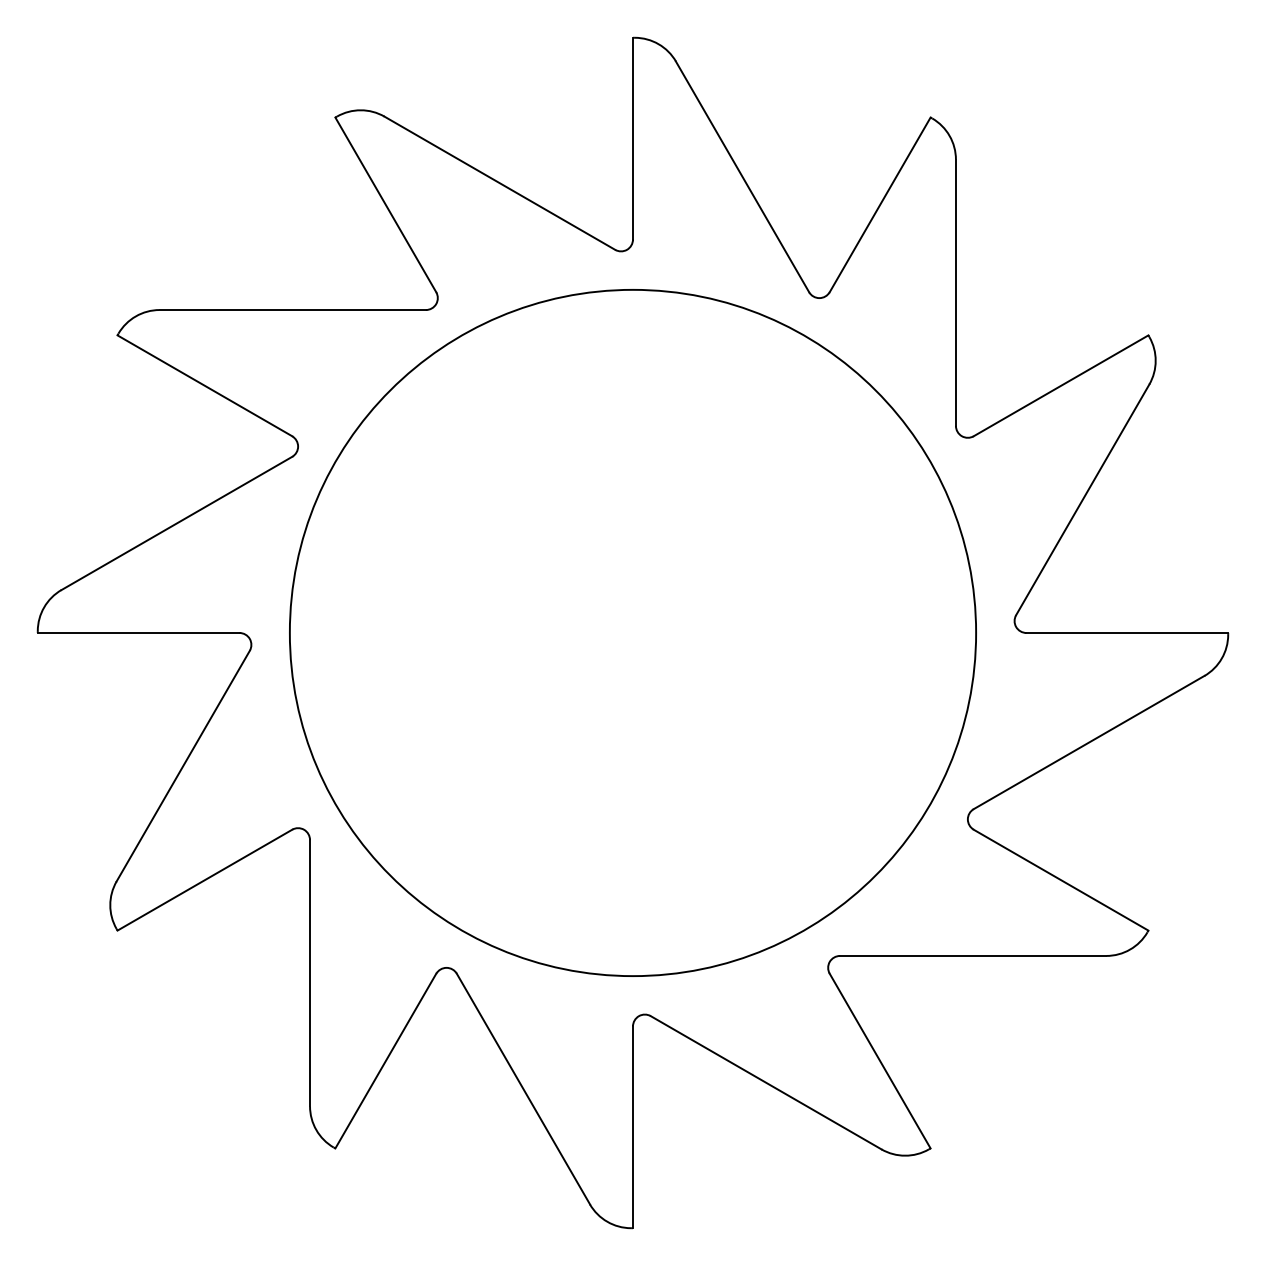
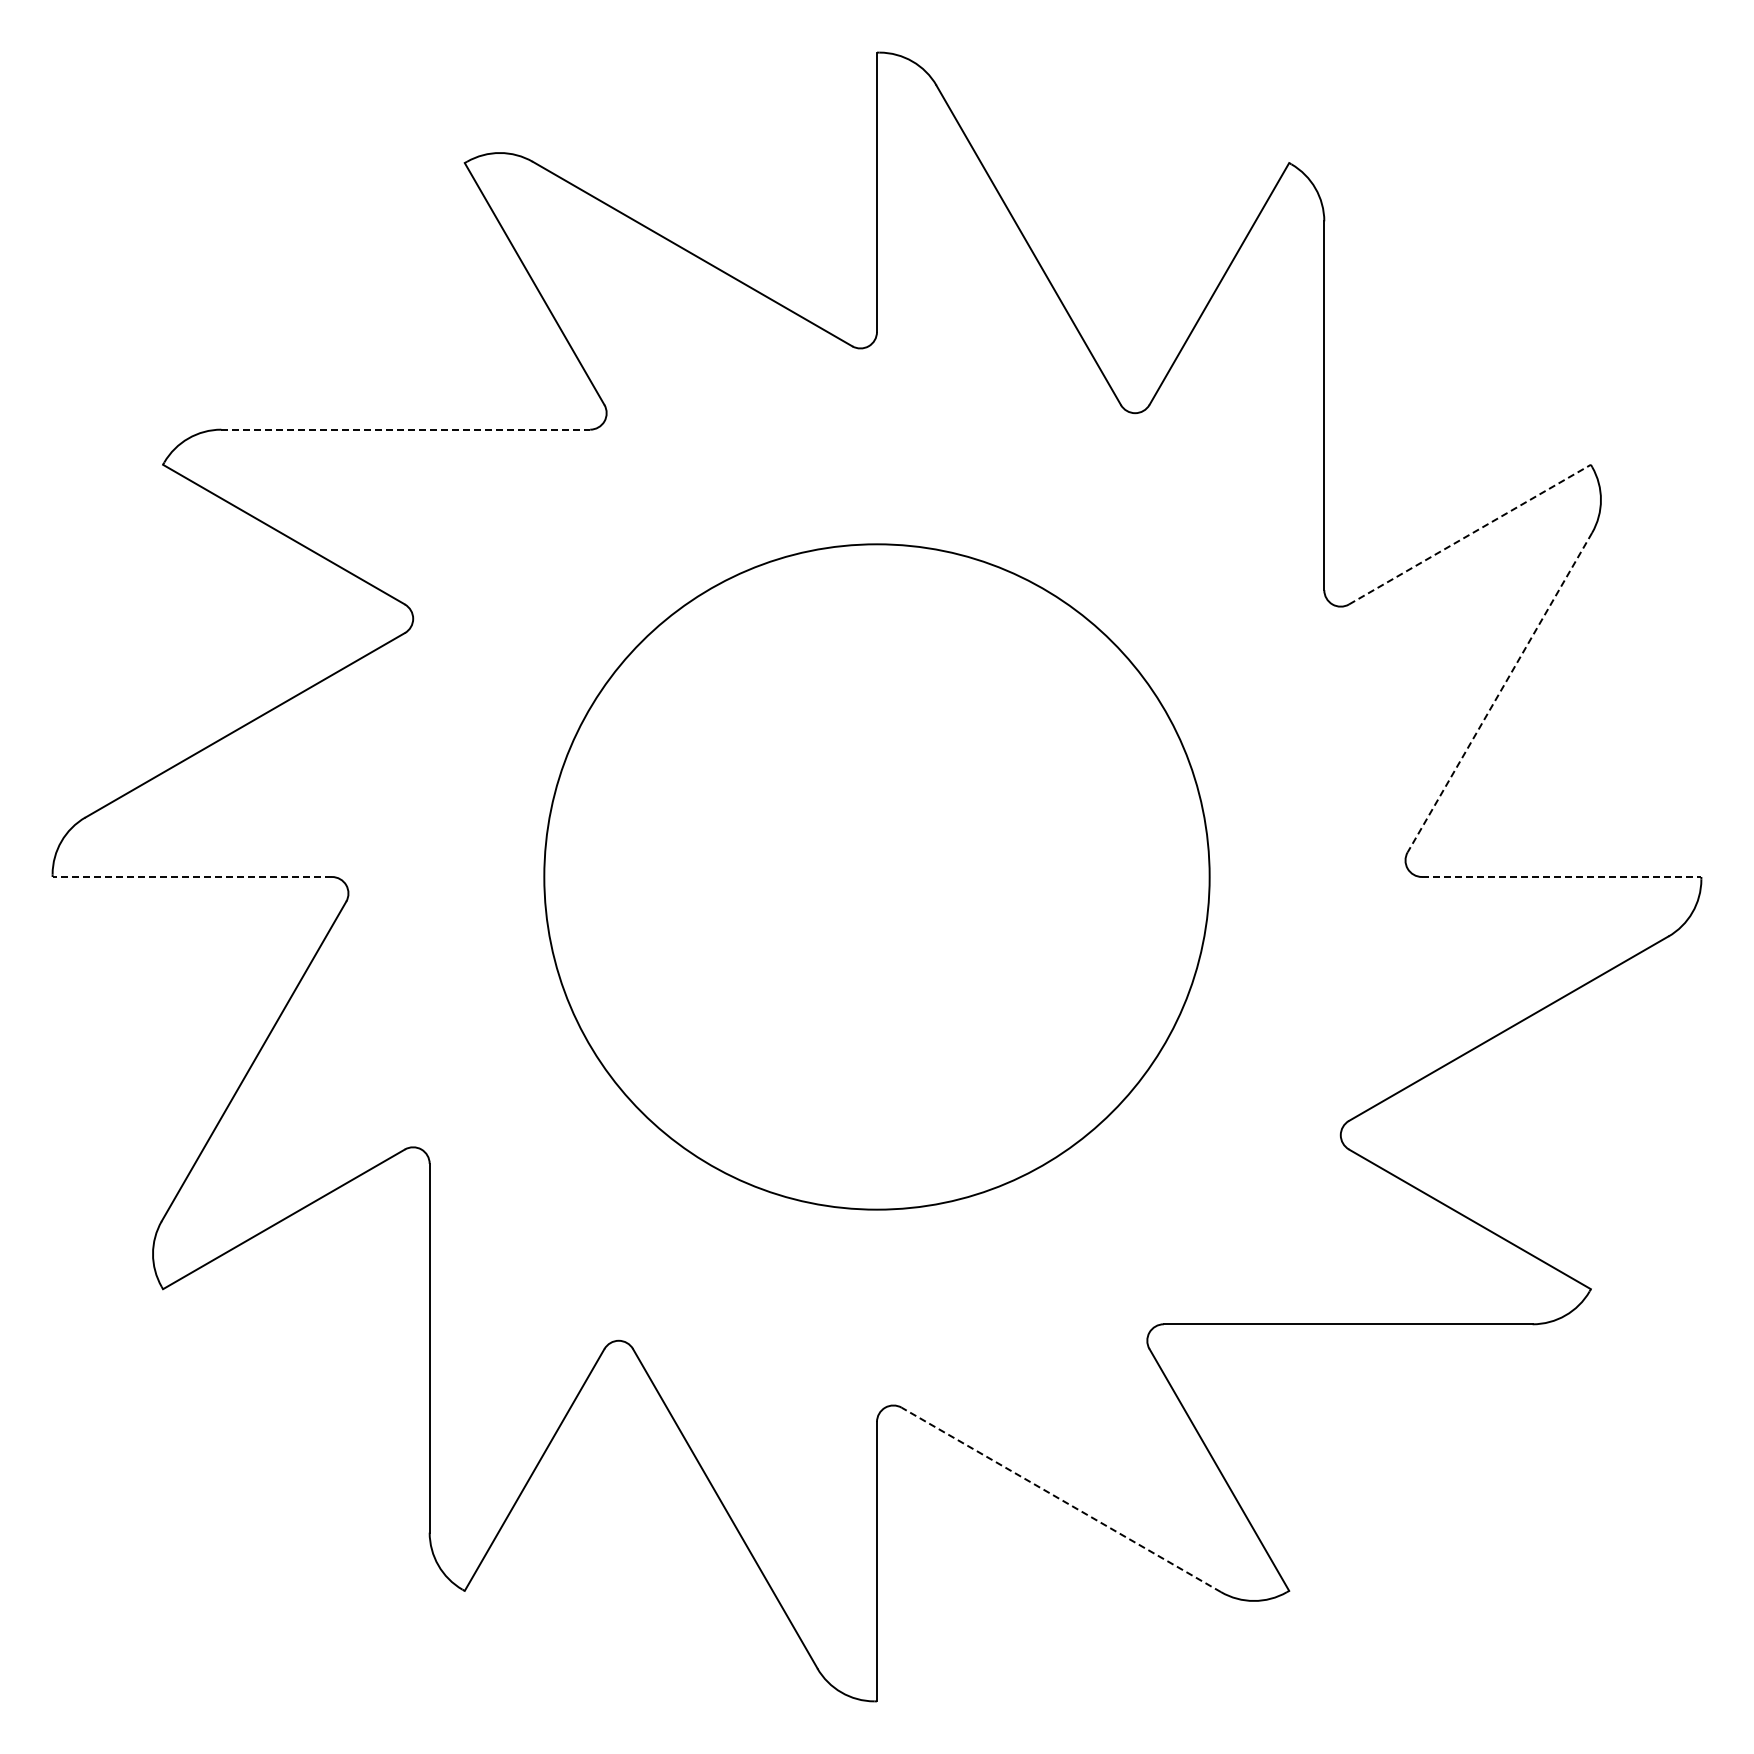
line: (293, 309) -> (406, 429), solid -> dashed
line: (1060, 385) -> (1469, 534), solid -> dashed
line: (1082, 500) -> (1499, 693), solid -> dashed
circle: (632, 632) -> (876, 876), size x0.7
line: (138, 633) -> (192, 877), solid -> dashed
line: (1127, 633) -> (1561, 877), solid -> dashed
line: (765, 1082) -> (1060, 1499), solid -> dashed

